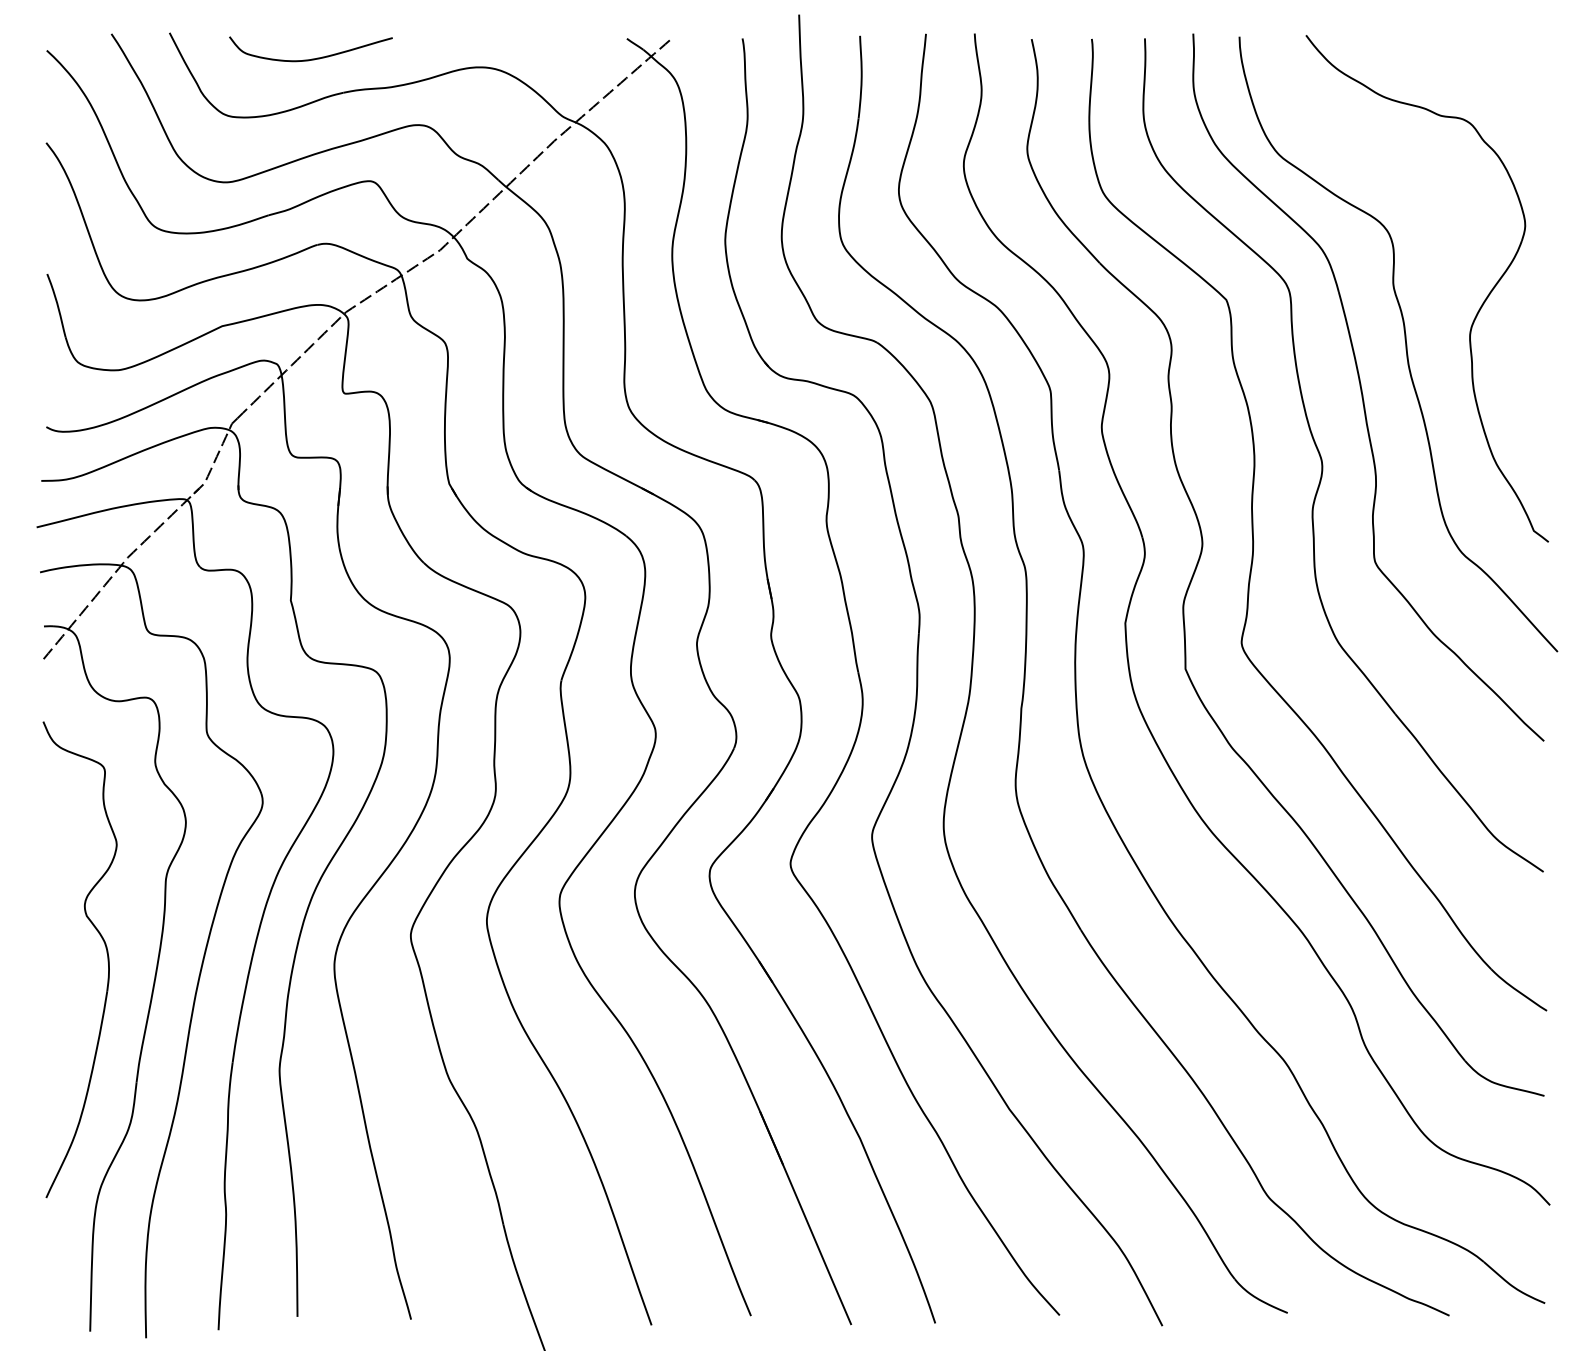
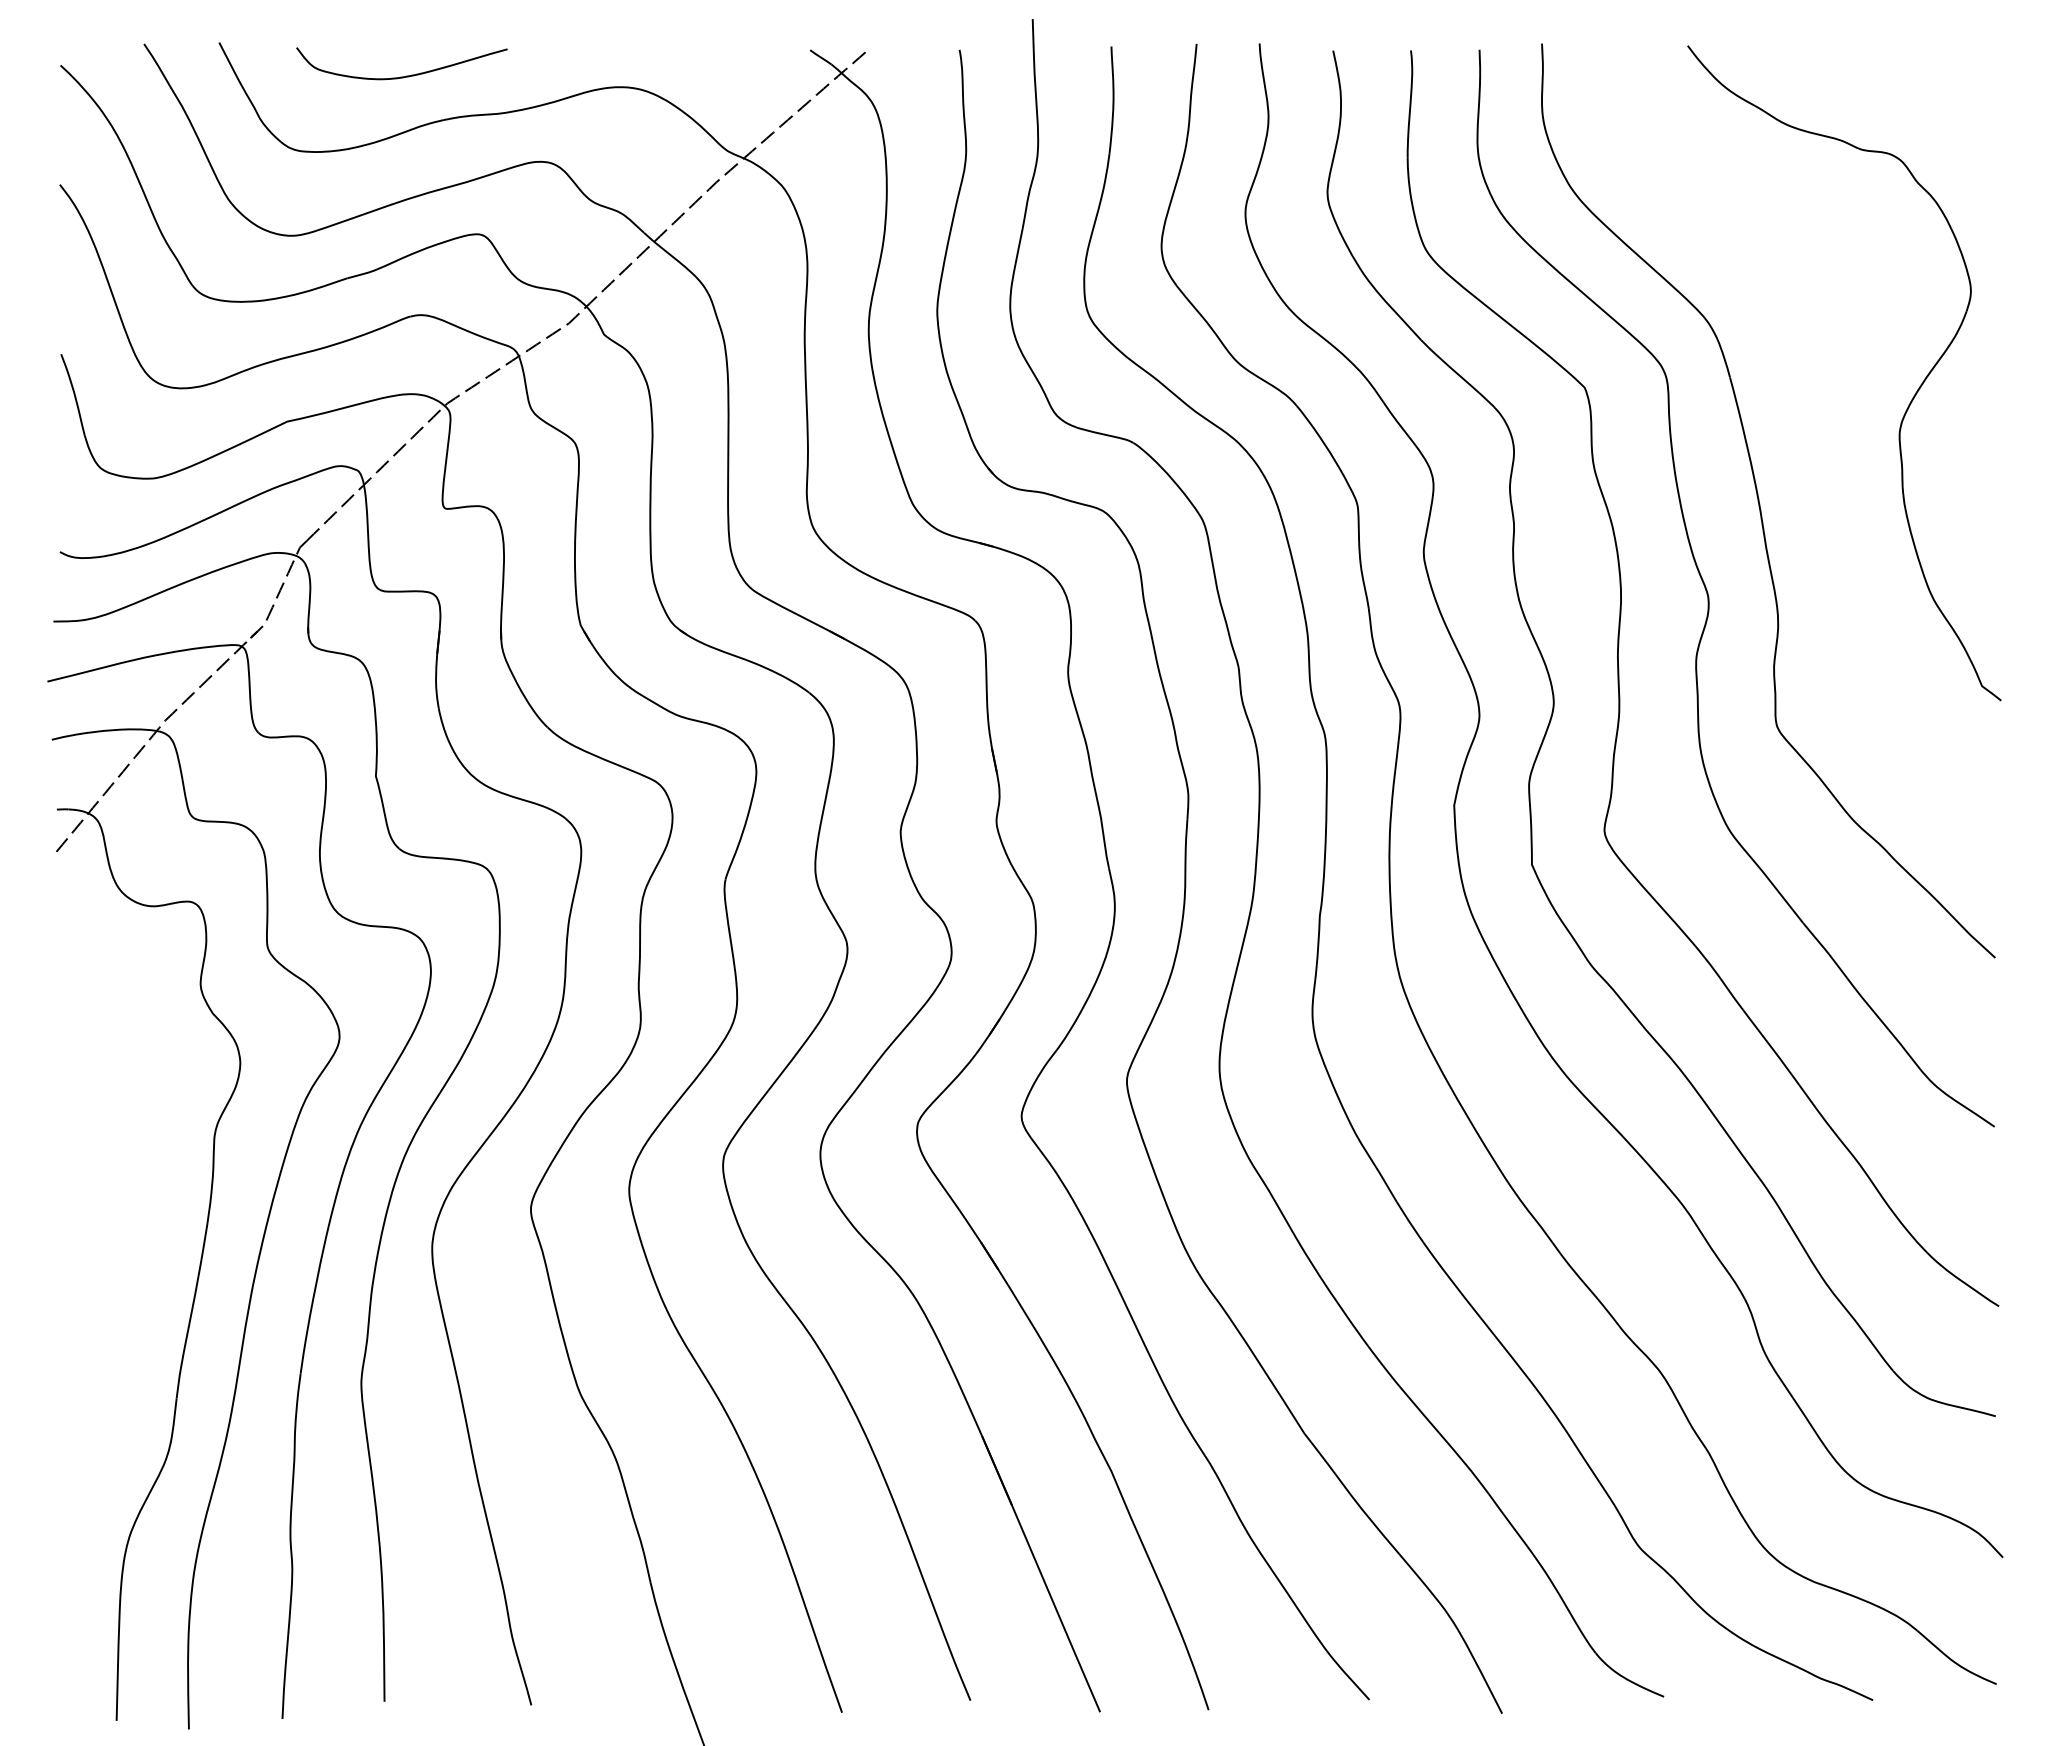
curve: (1404, 341) -> (1815, 441), removed
part: (107, 956) -> (138, 1235), removed

